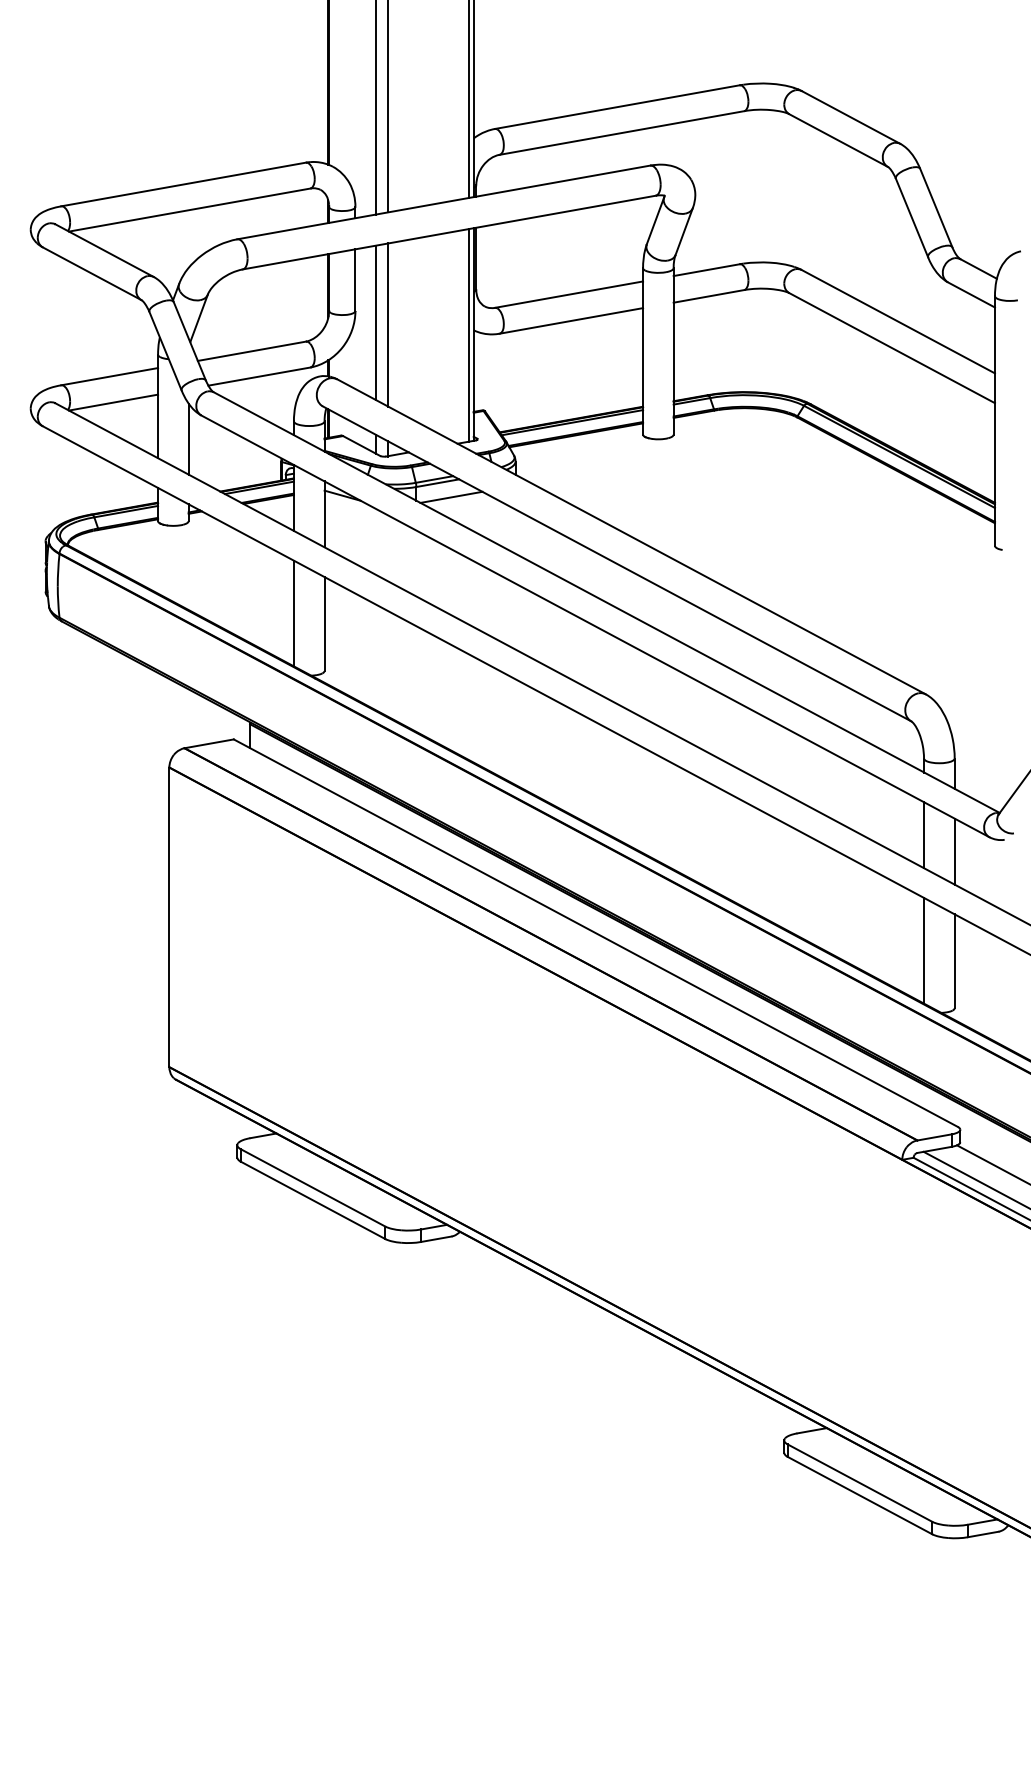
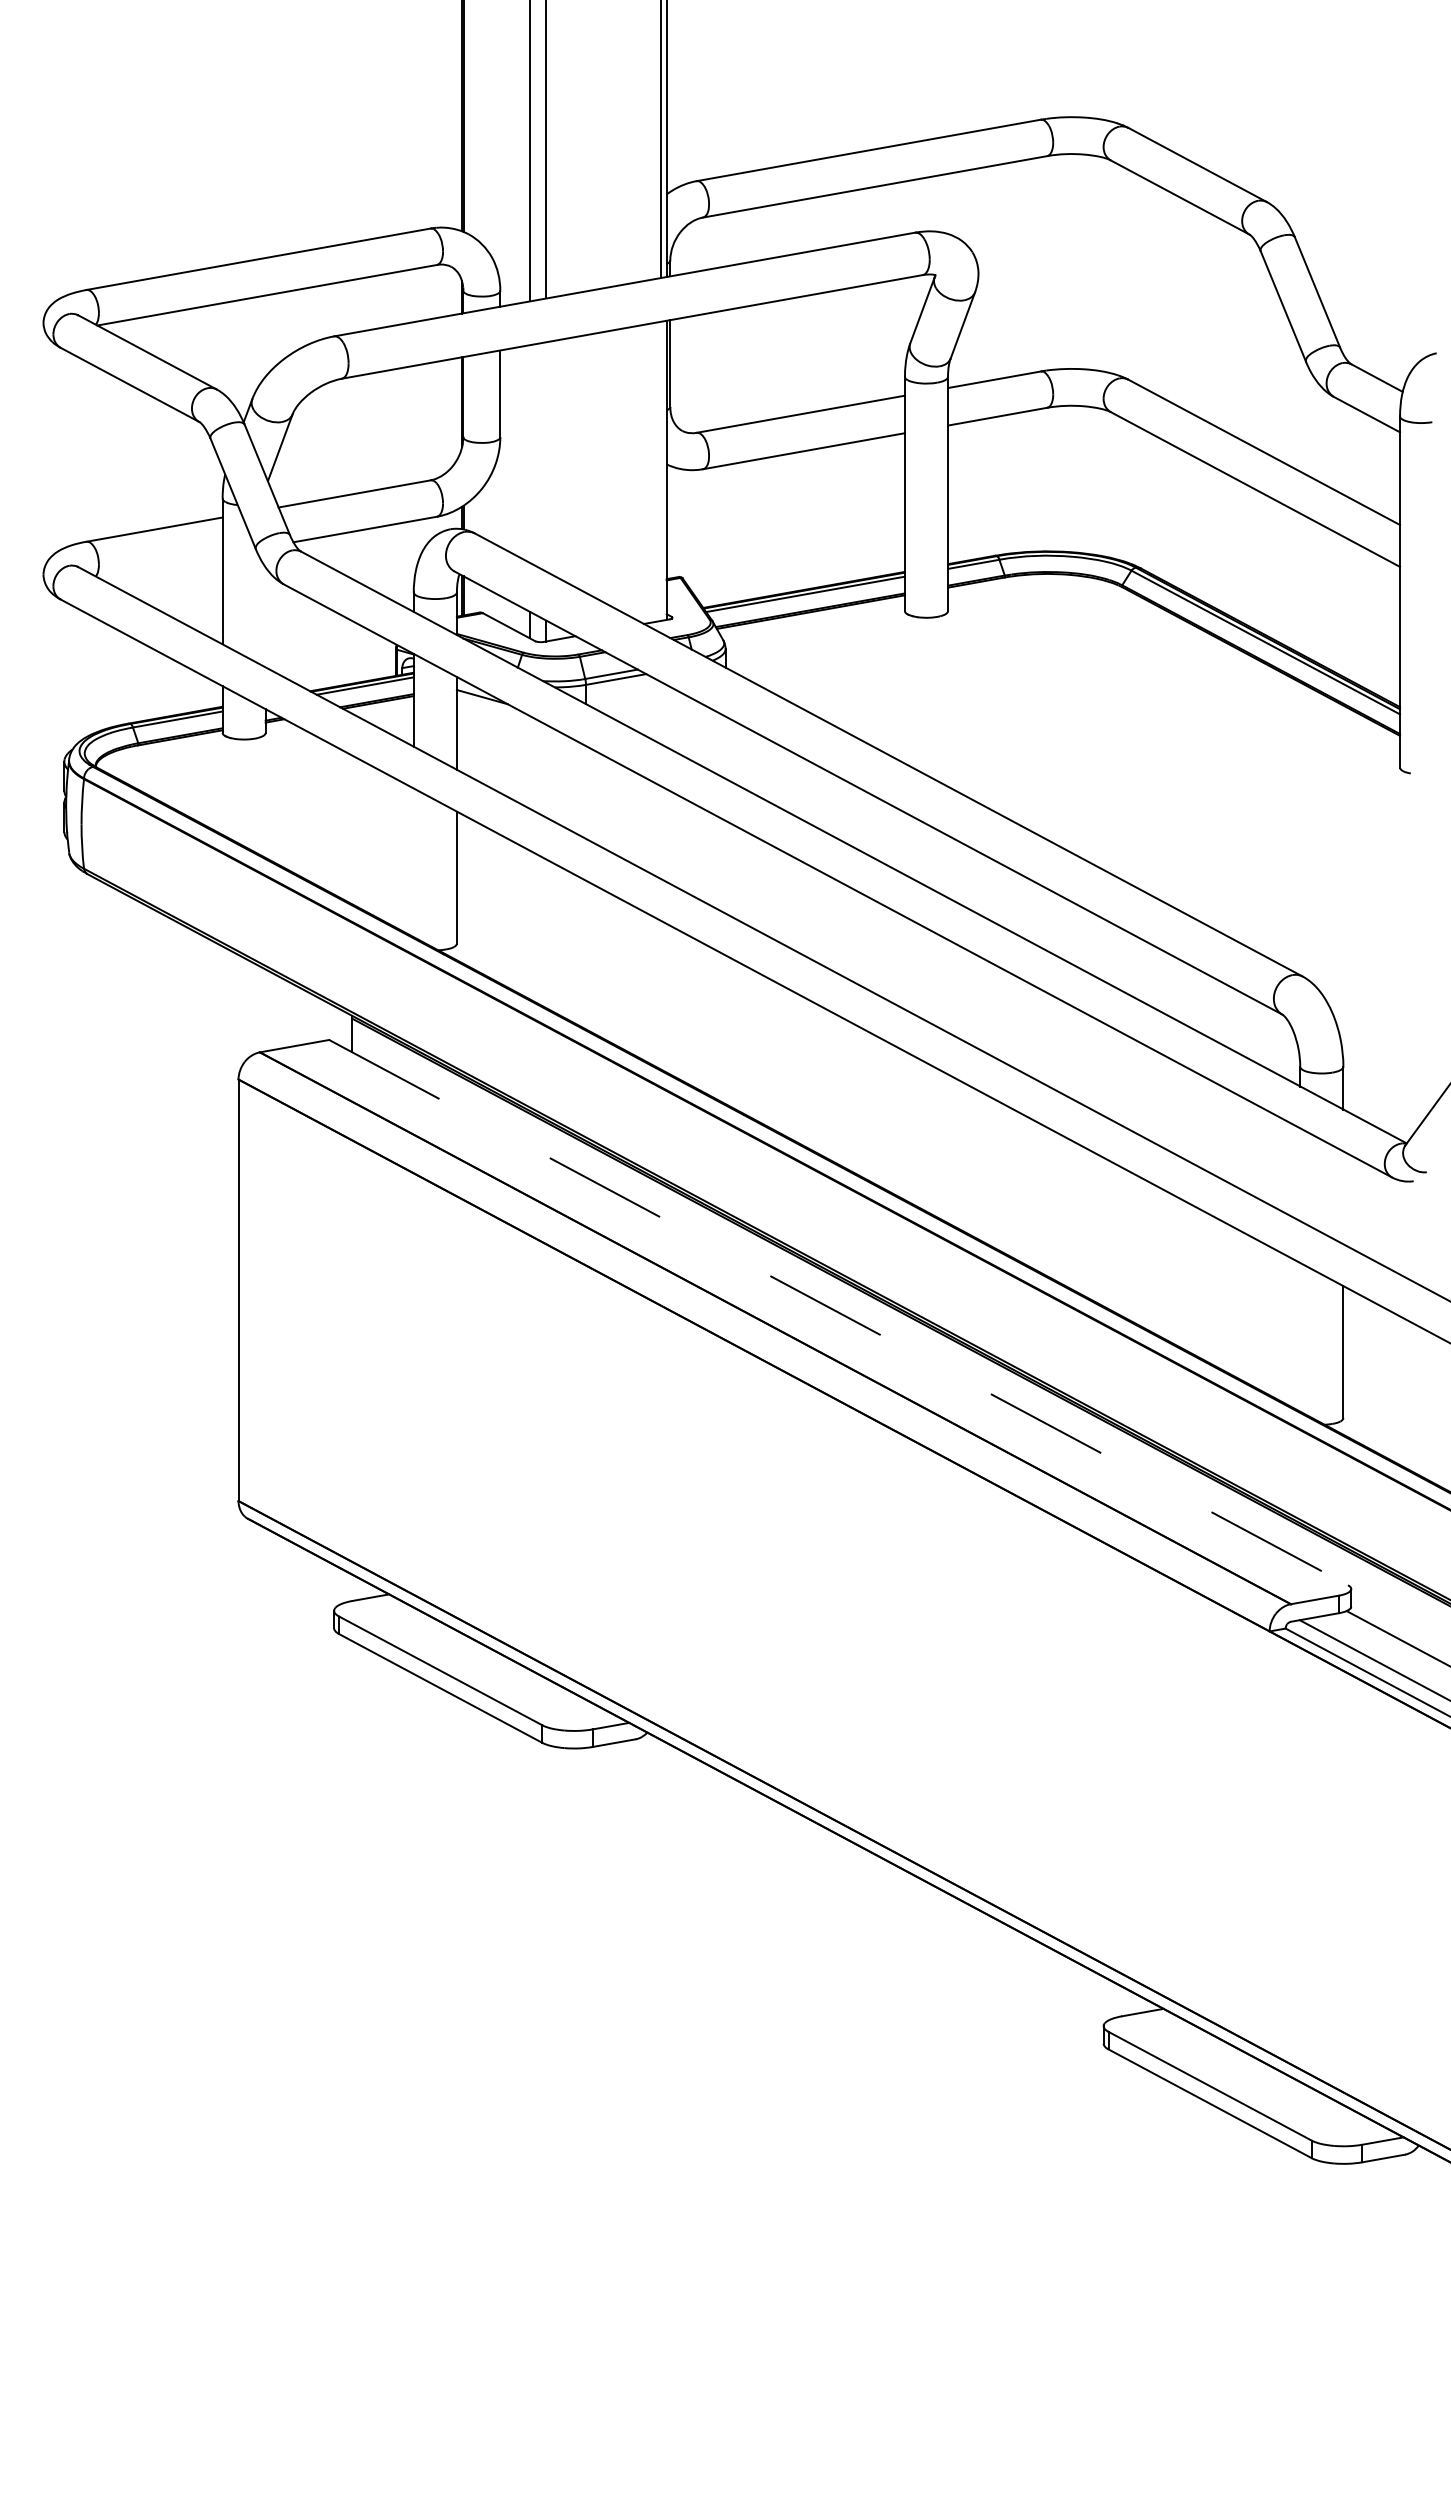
line: (376, 322) -> (529, 453), removed
line: (388, 324) -> (546, 456), removed
line: (469, 335) -> (660, 471), removed
line: (113, 402) -> (159, 565), removed
line: (188, 439) -> (265, 617), removed
line: (451, 497) -> (635, 699), removed
line: (293, 613) -> (413, 862), removed
line: (924, 835) -> (1300, 1174), removed
line: (954, 851) -> (1343, 1197), removed
line: (595, 933) -> (838, 1312), solid -> dashed
line: (924, 950) -> (1300, 1337), removed

